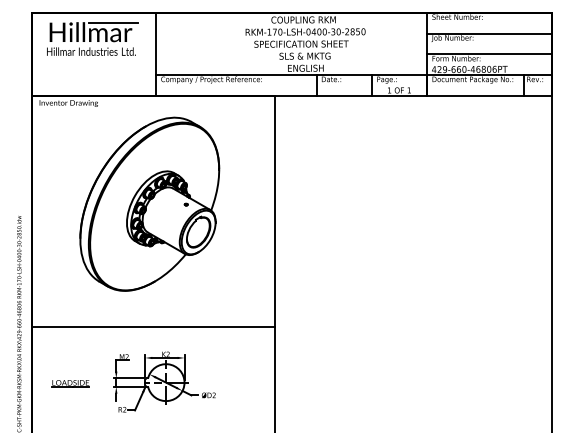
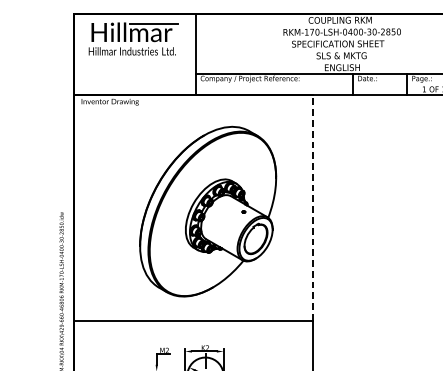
part: (149, 203) -> (207, 210), moved
line: (275, 210) -> (312, 206), solid -> dashed

